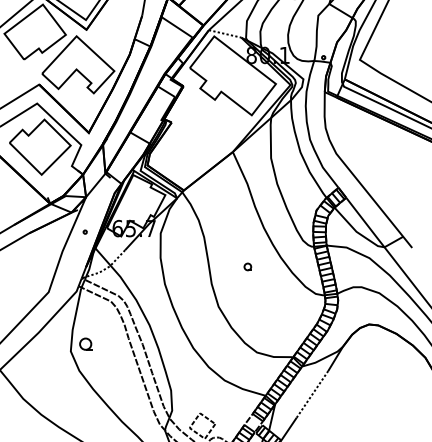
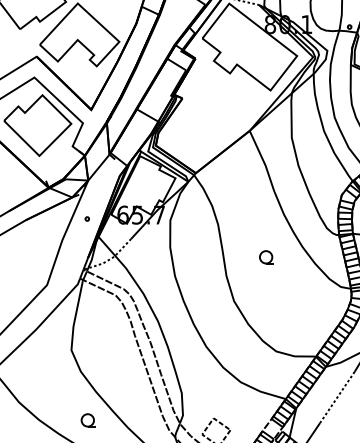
part: (247, 266) -> (265, 256), size x1.67
part: (85, 343) -> (87, 419), moved

